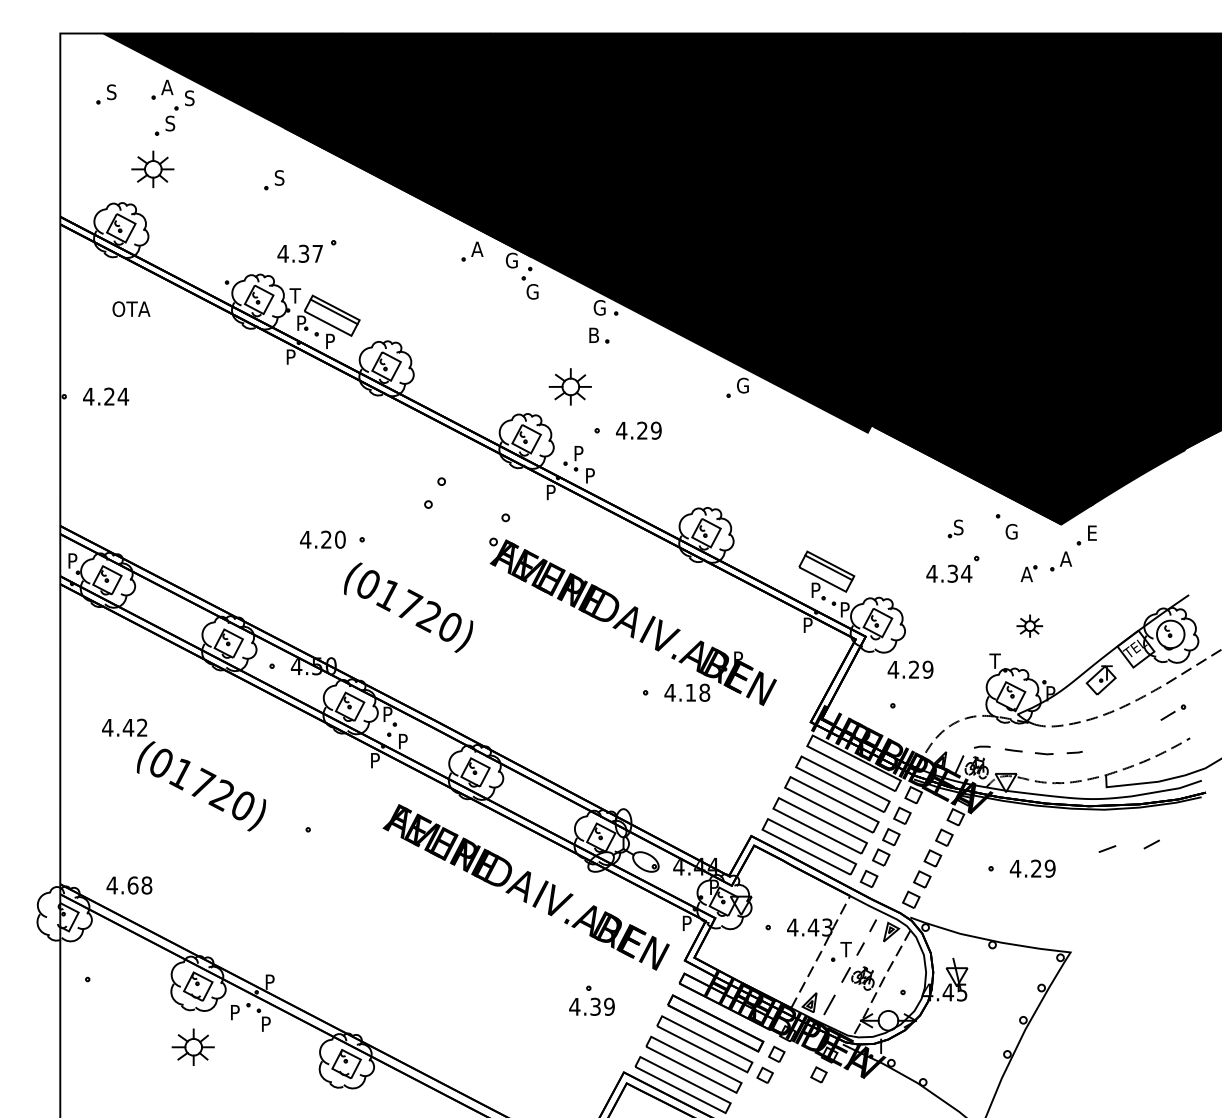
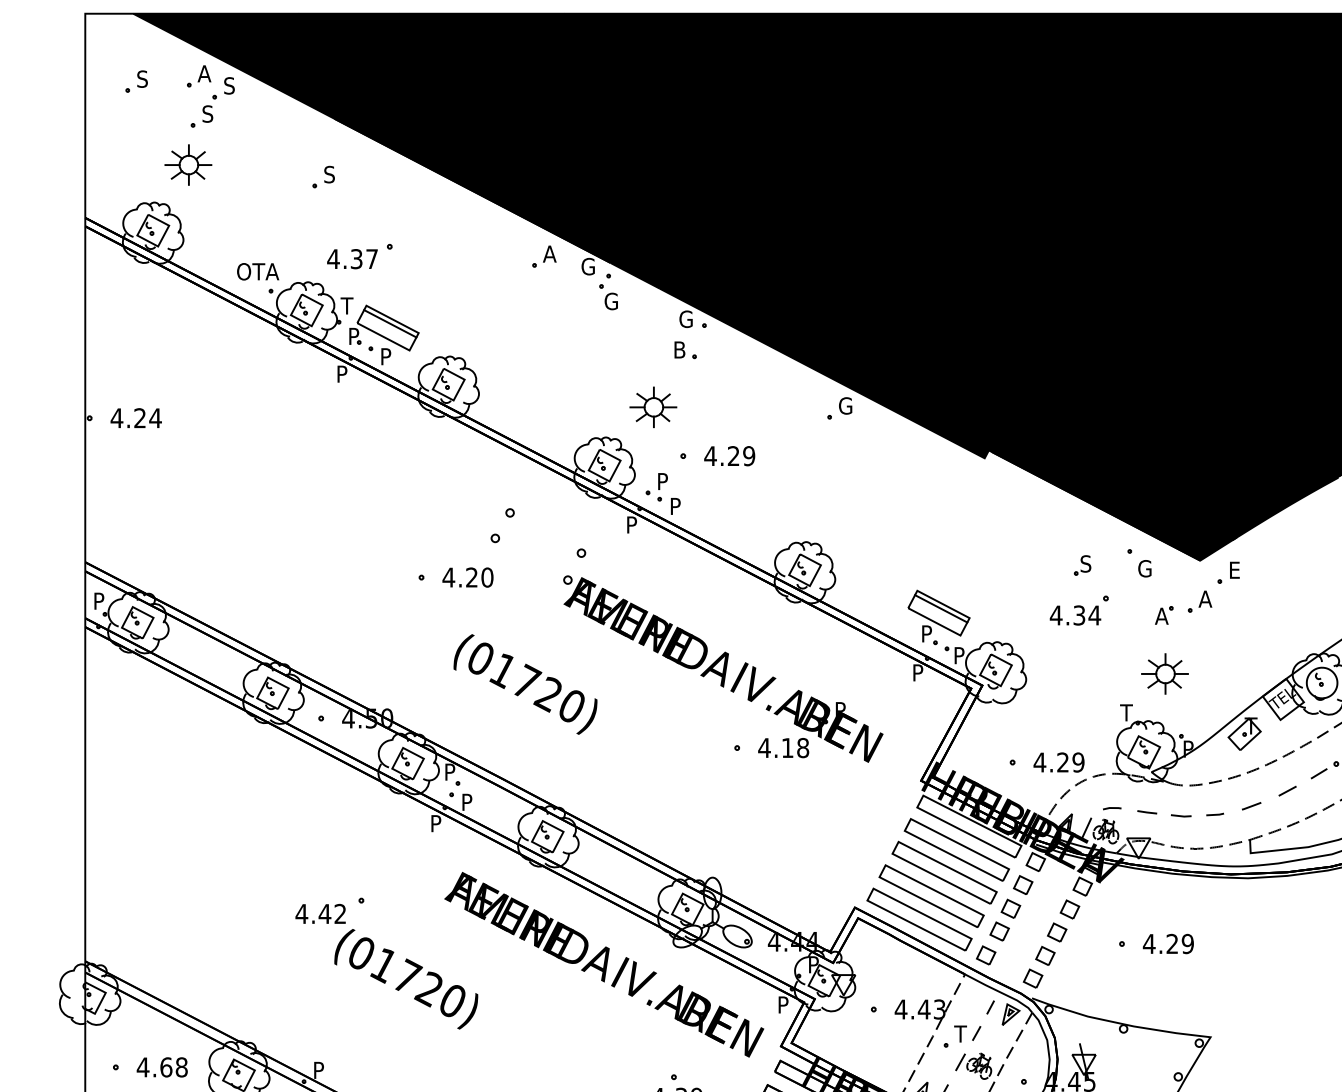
text: (131, 308) -> (258, 271), moved
text: (322, 539) -> (467, 577), moved
text: (408, 607) -> (525, 684), moved
part: (1029, 625) -> (1164, 673), size x1.67
text: (910, 669) -> (1058, 762), moved
text: (183, 774) -> (386, 966), moved
line: (1151, 844) -> (1287, 791), moved
line: (1107, 848) -> (1251, 805), moved
text: (129, 885) -> (162, 1067), moved

